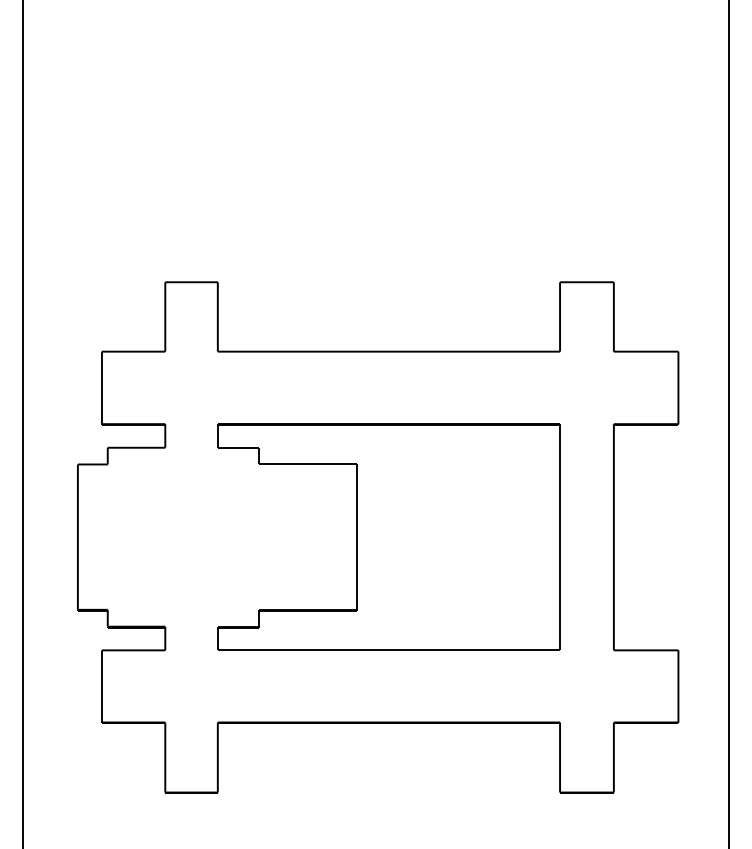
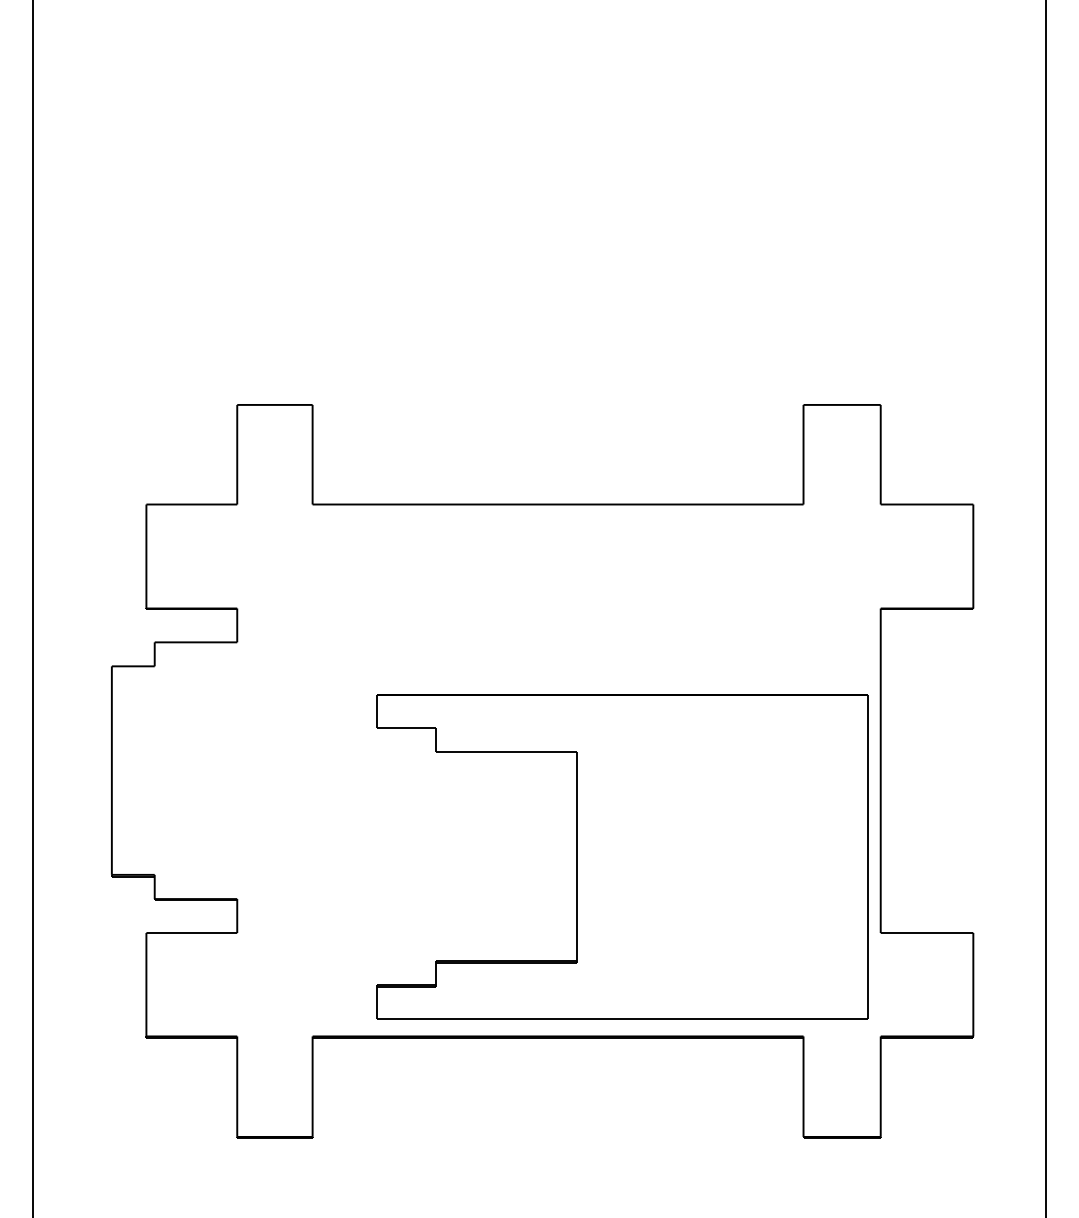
part: (388, 536) -> (621, 855), moved

